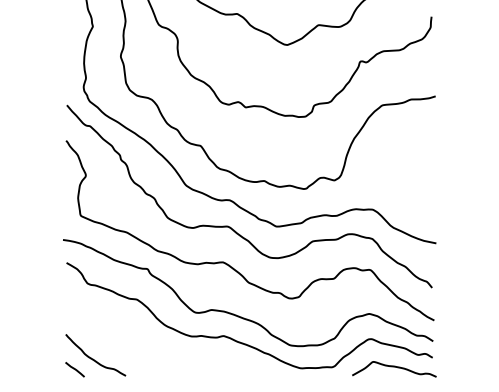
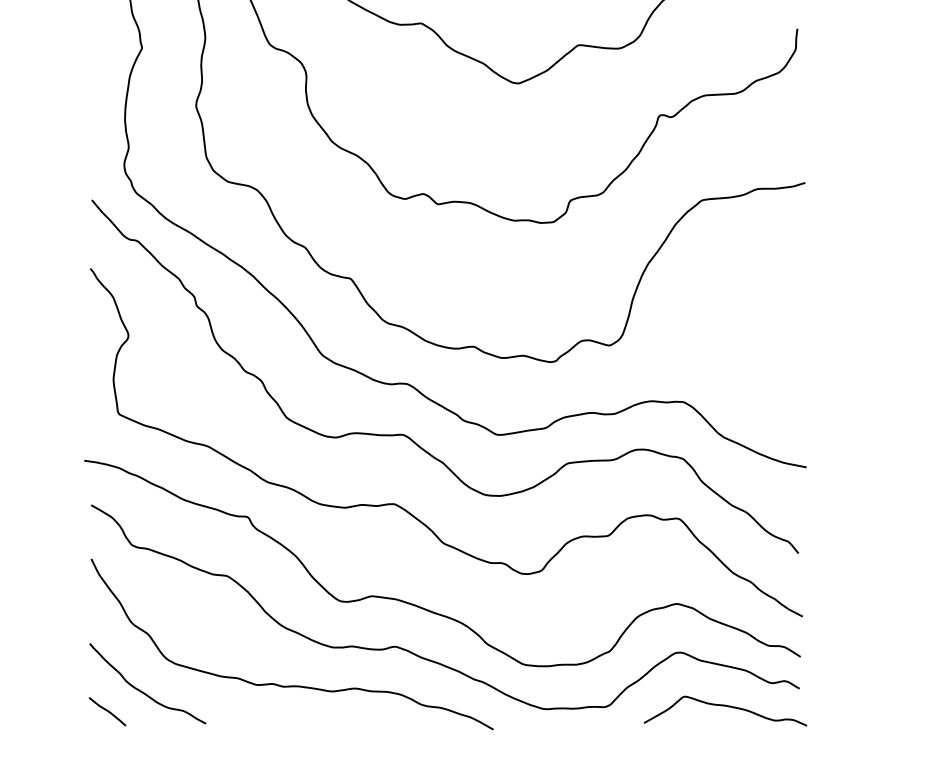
curve: (170, 355) -> (292, 684), added

